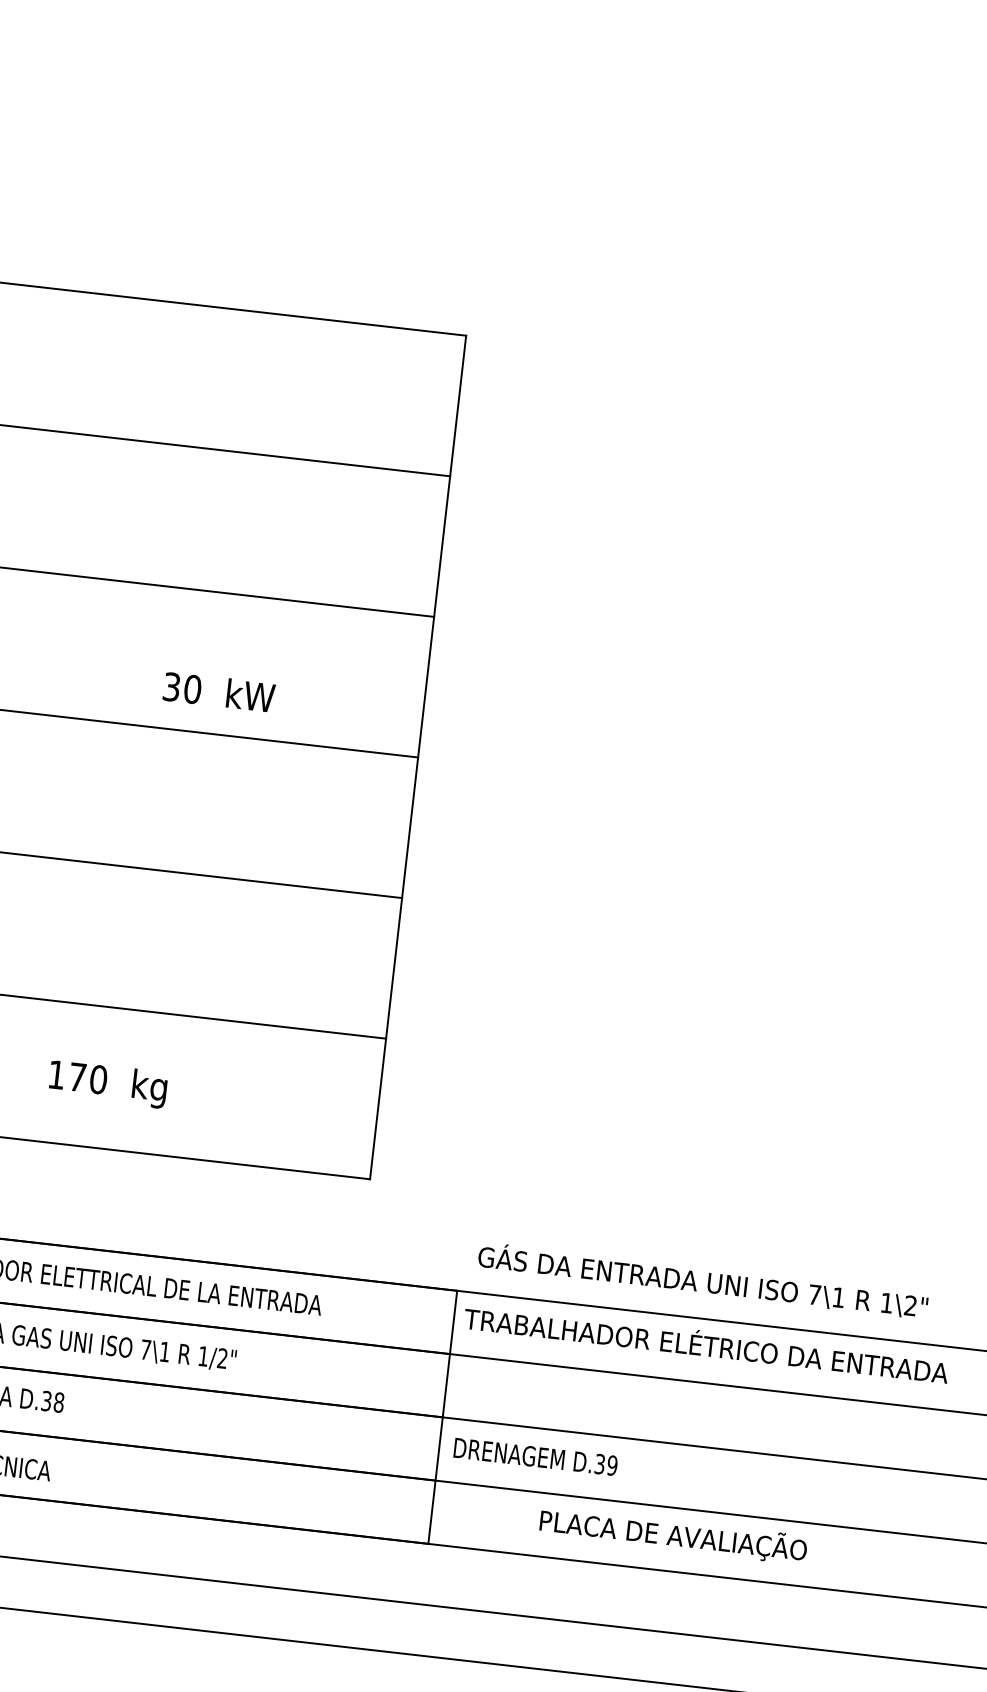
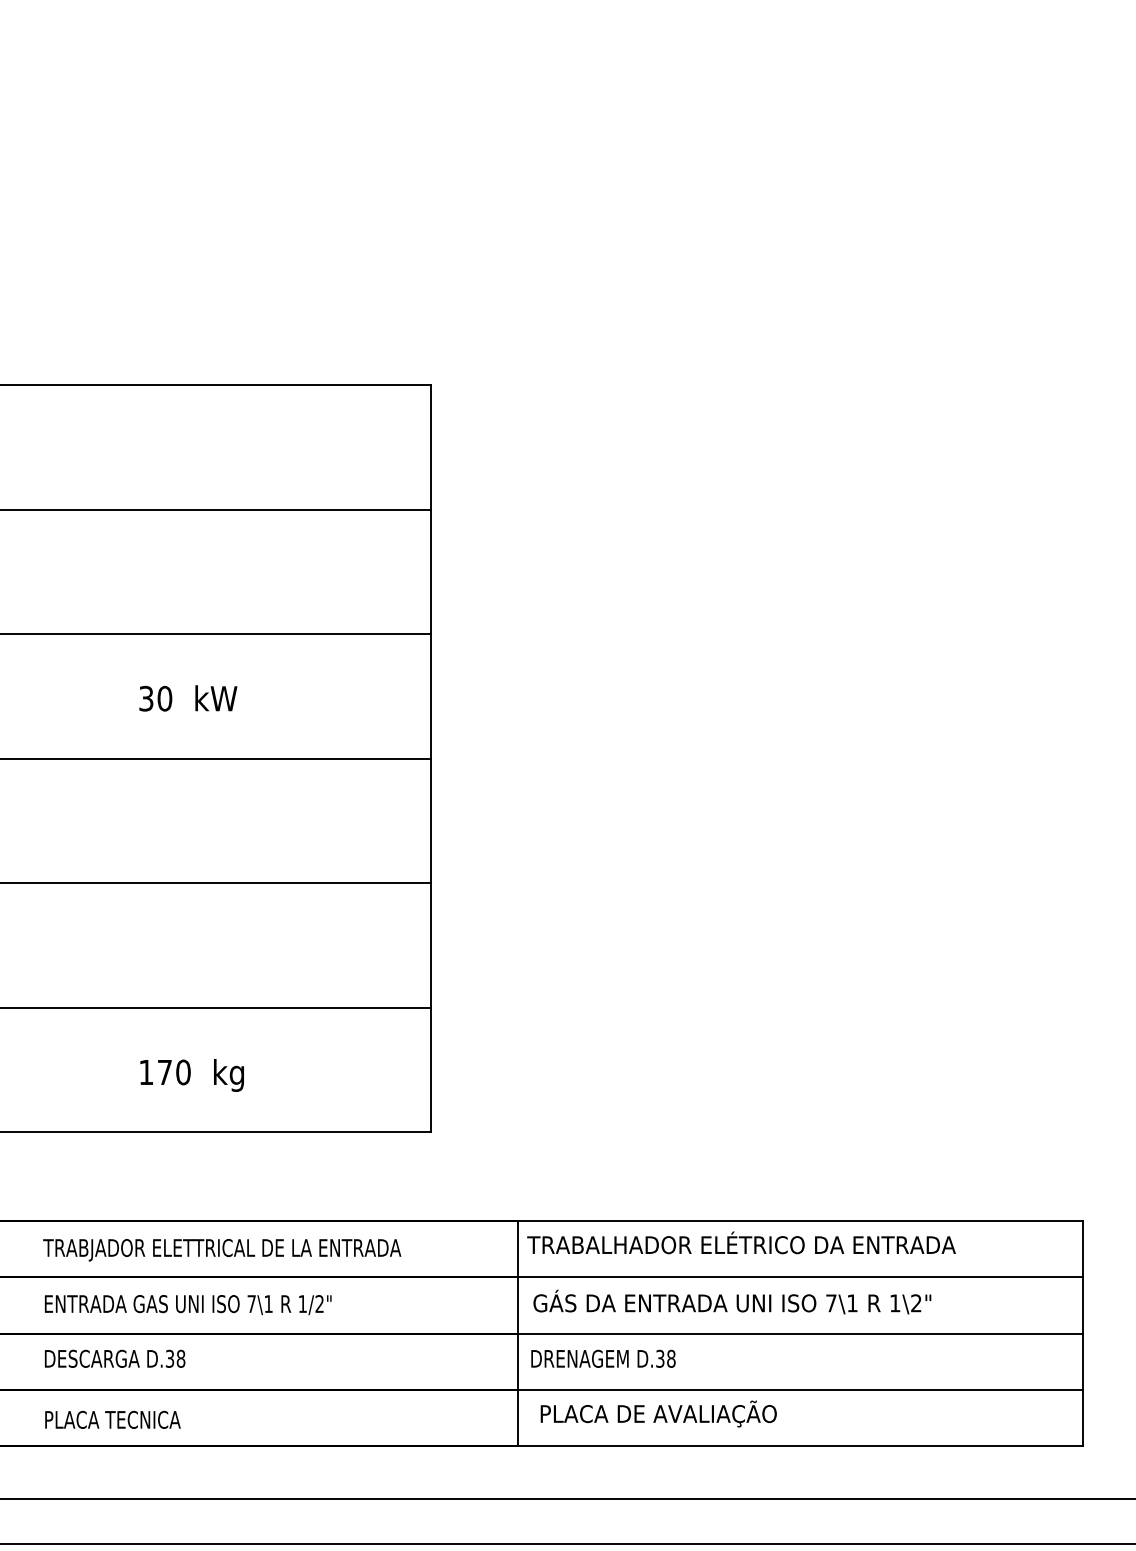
text: (219, 692) -> (188, 698), moved
text: (703, 1280) -> (732, 1301), moved
text: (612, 1465) -> (671, 1358), D.39 -> D.38
text: (673, 1535) -> (658, 1413), moved

